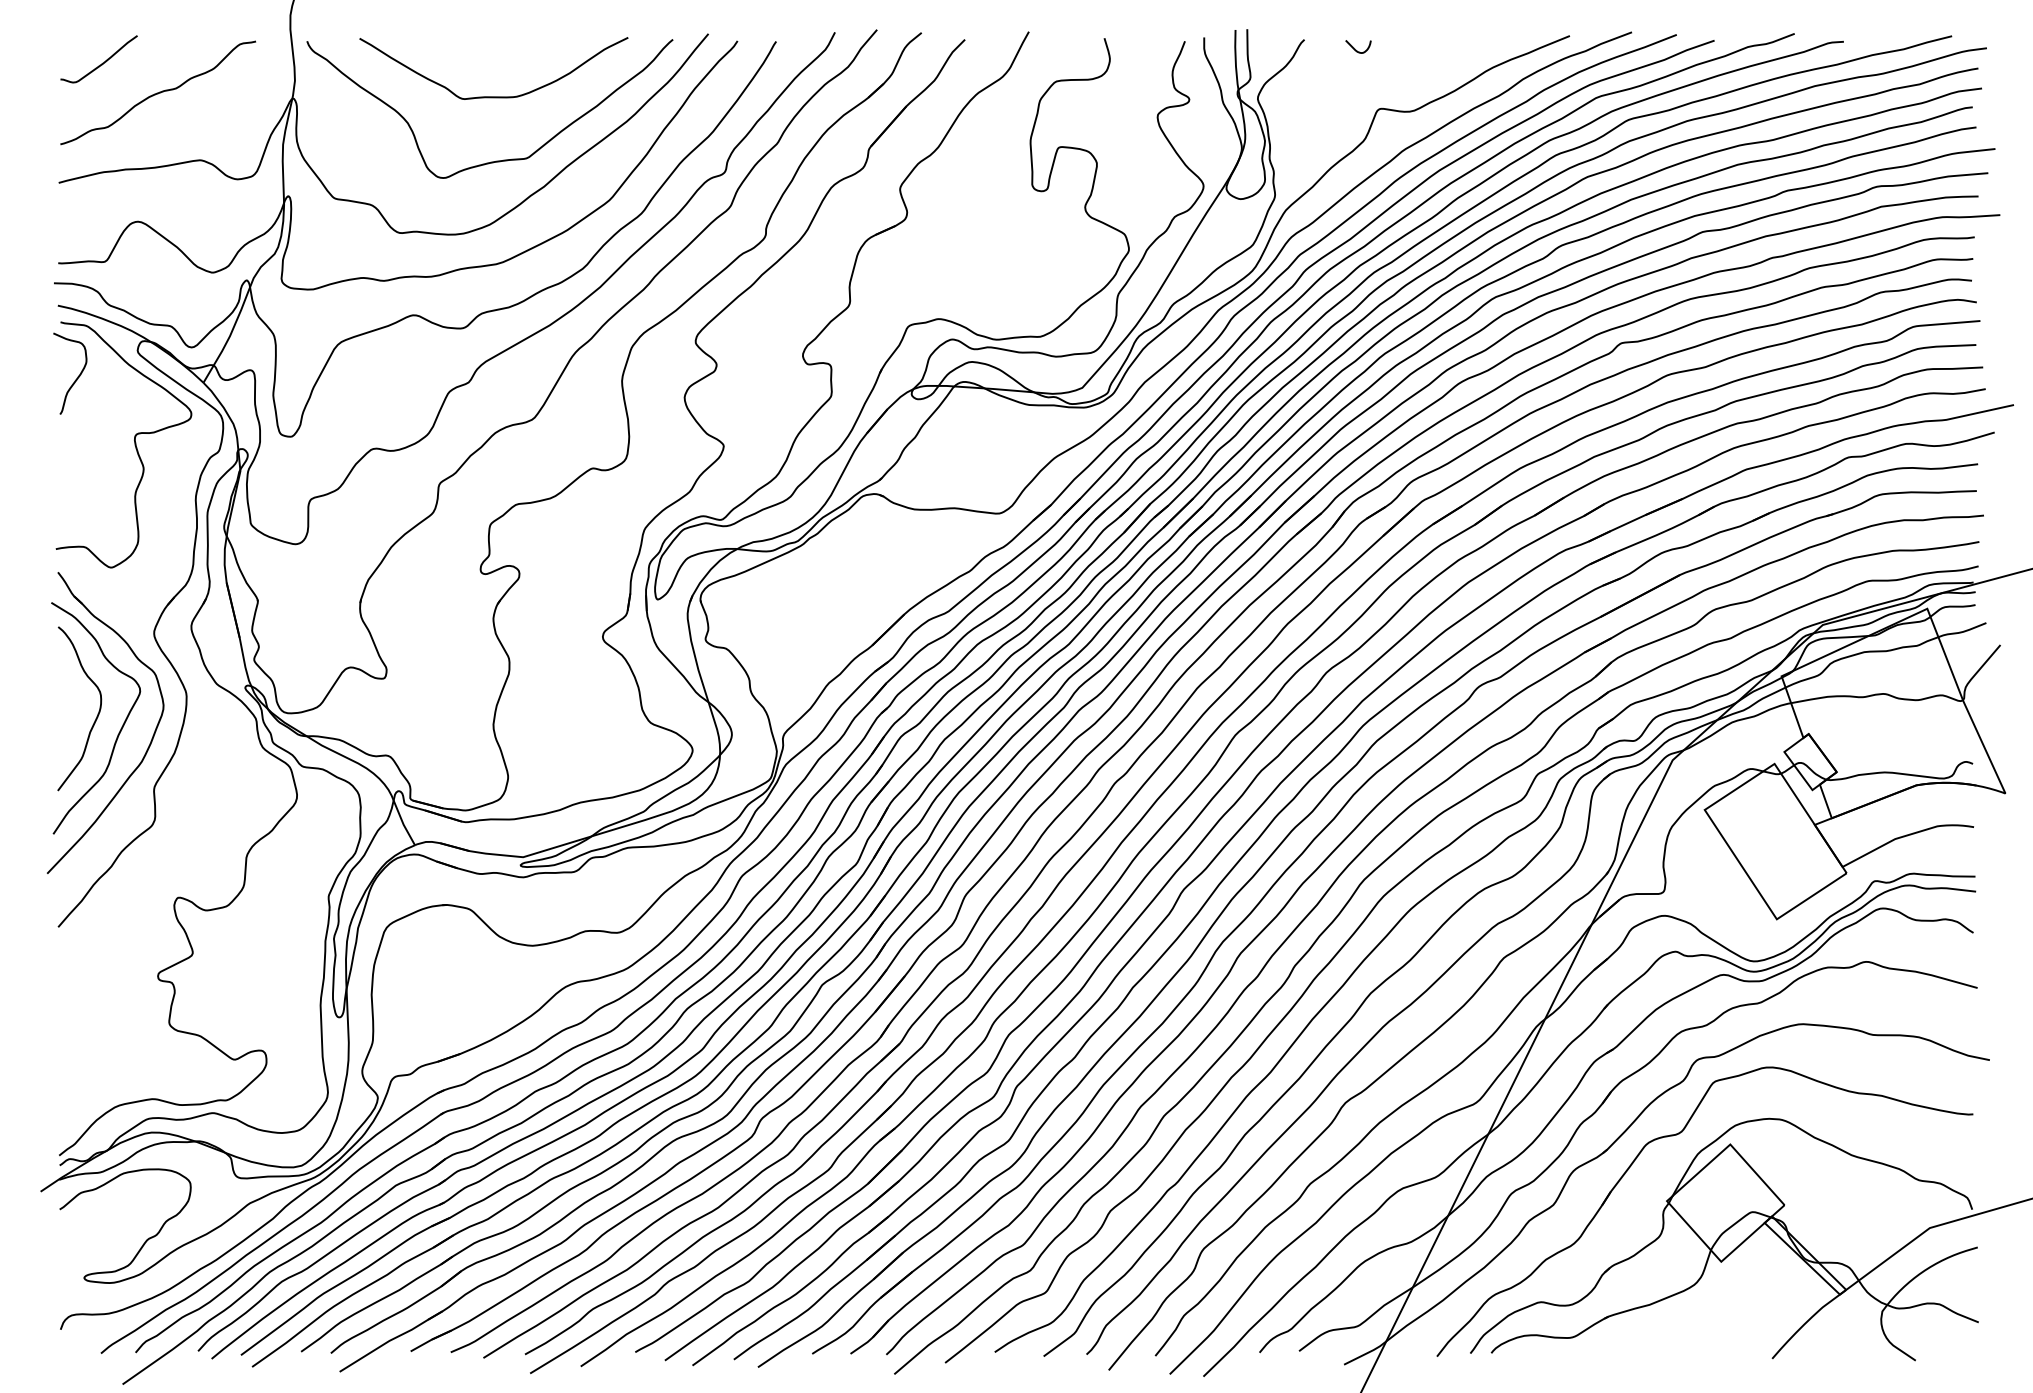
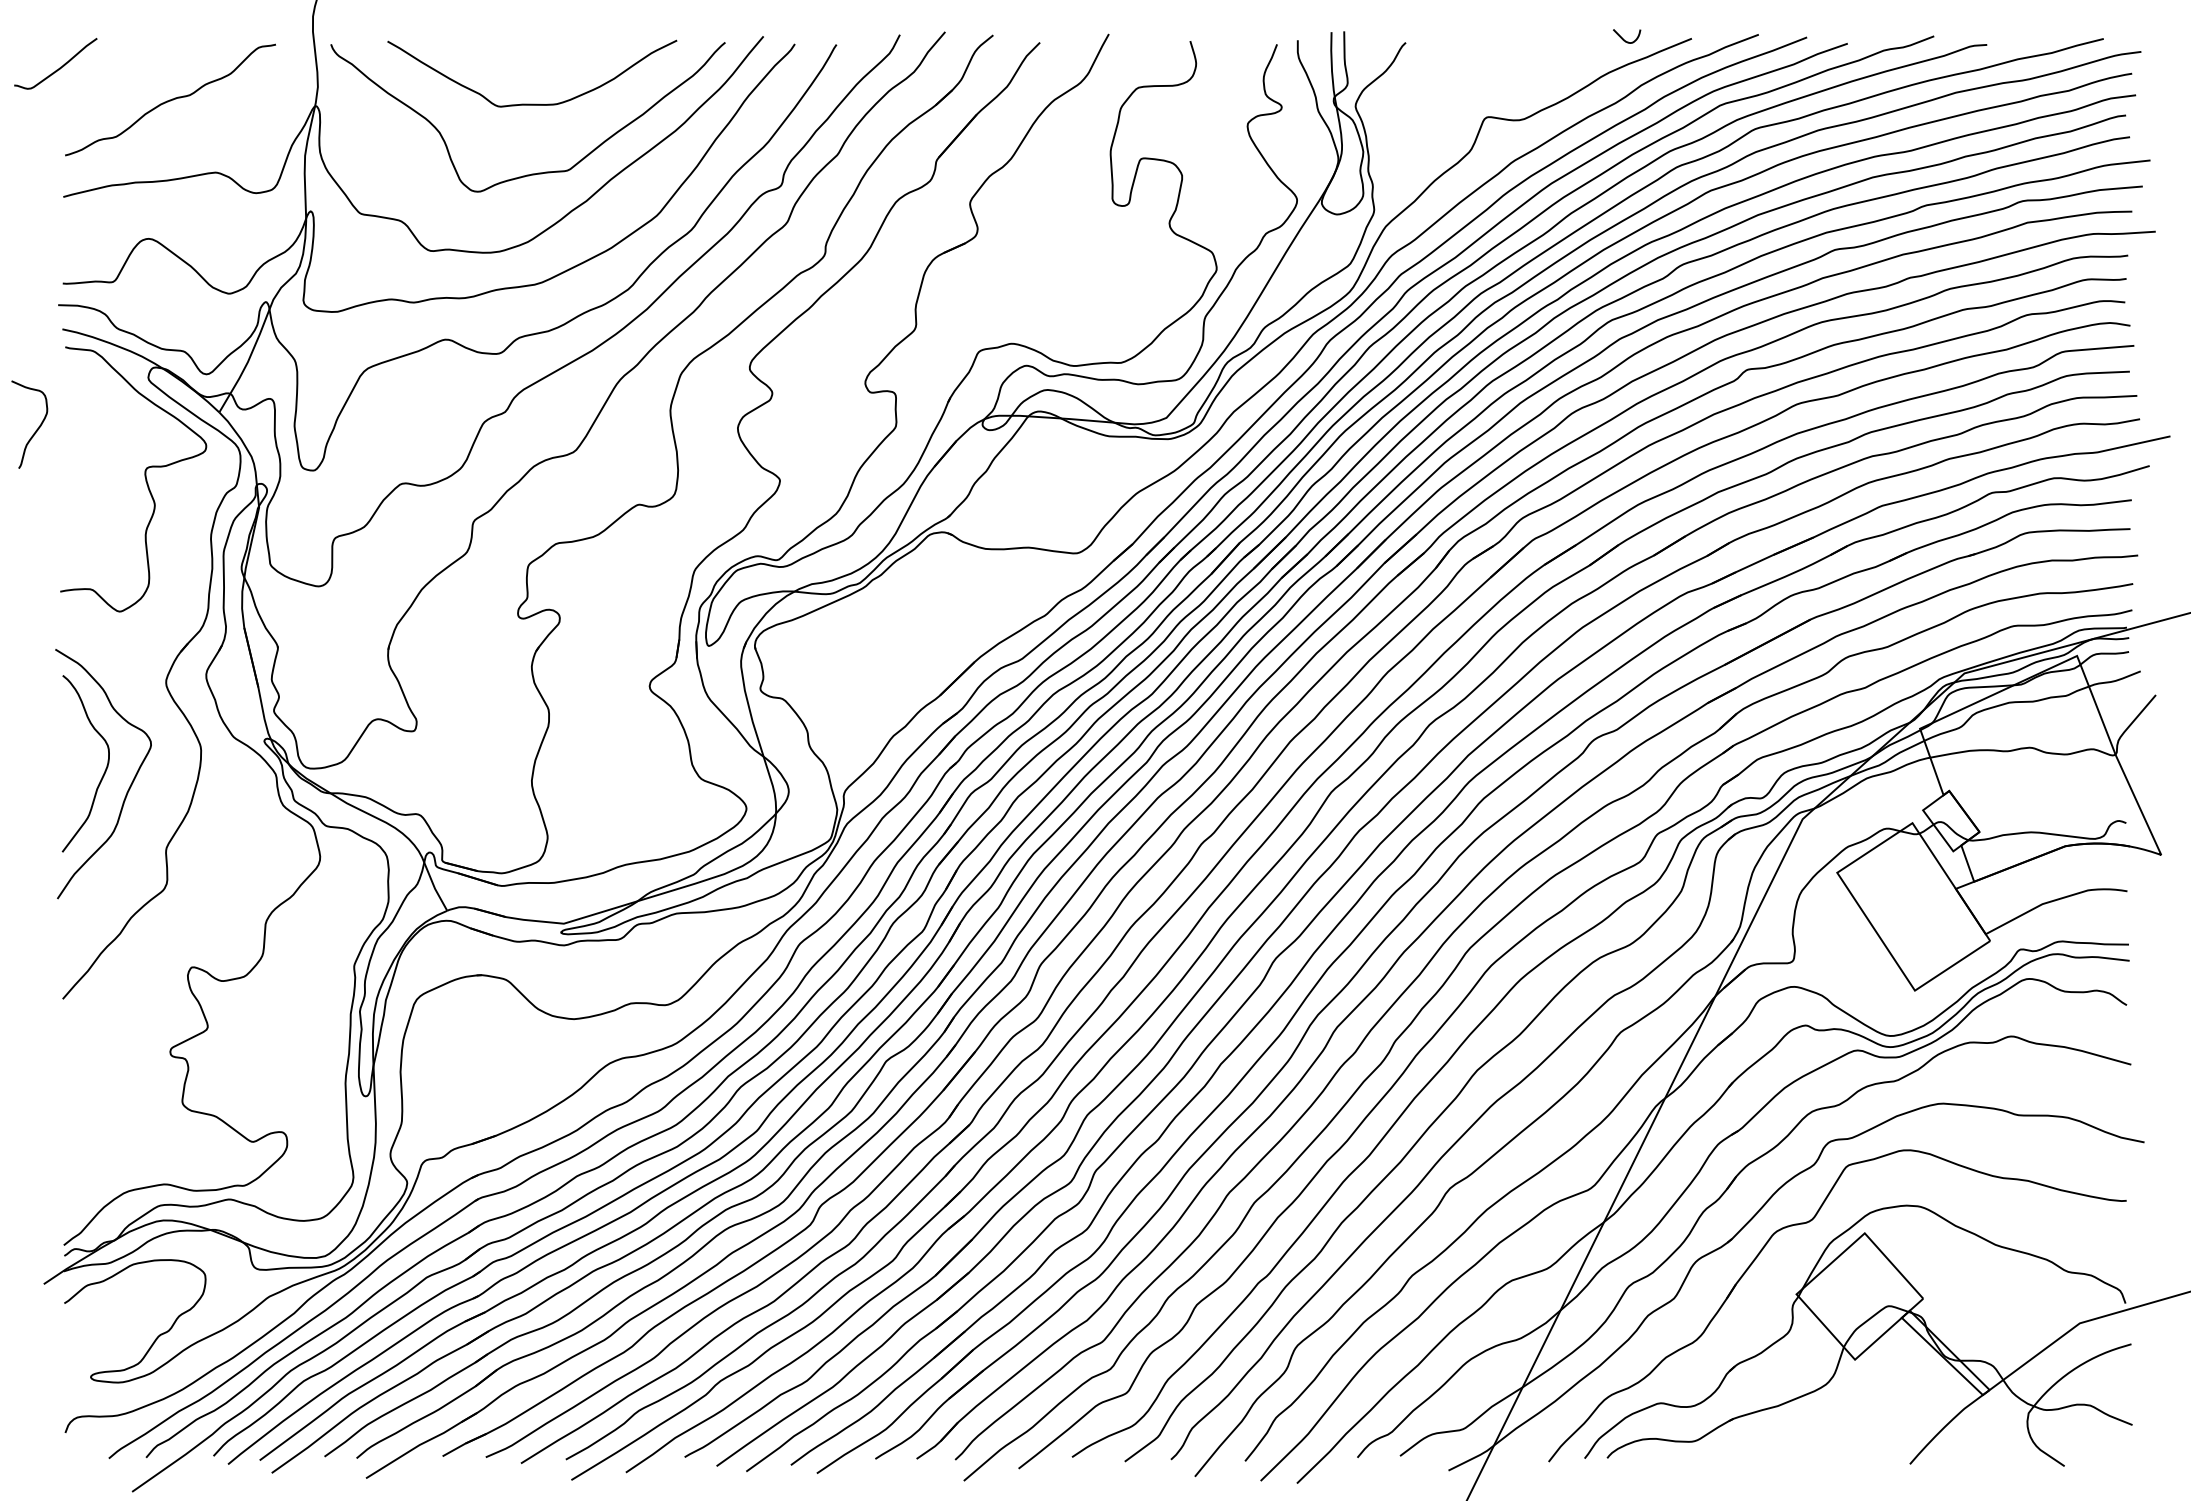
curve: (1357, 50) -> (1626, 40), moved
curve: (102, 62) -> (59, 67), moved
curve: (75, 379) -> (35, 430), moved
part: (150, 740) -> (162, 797), removed

